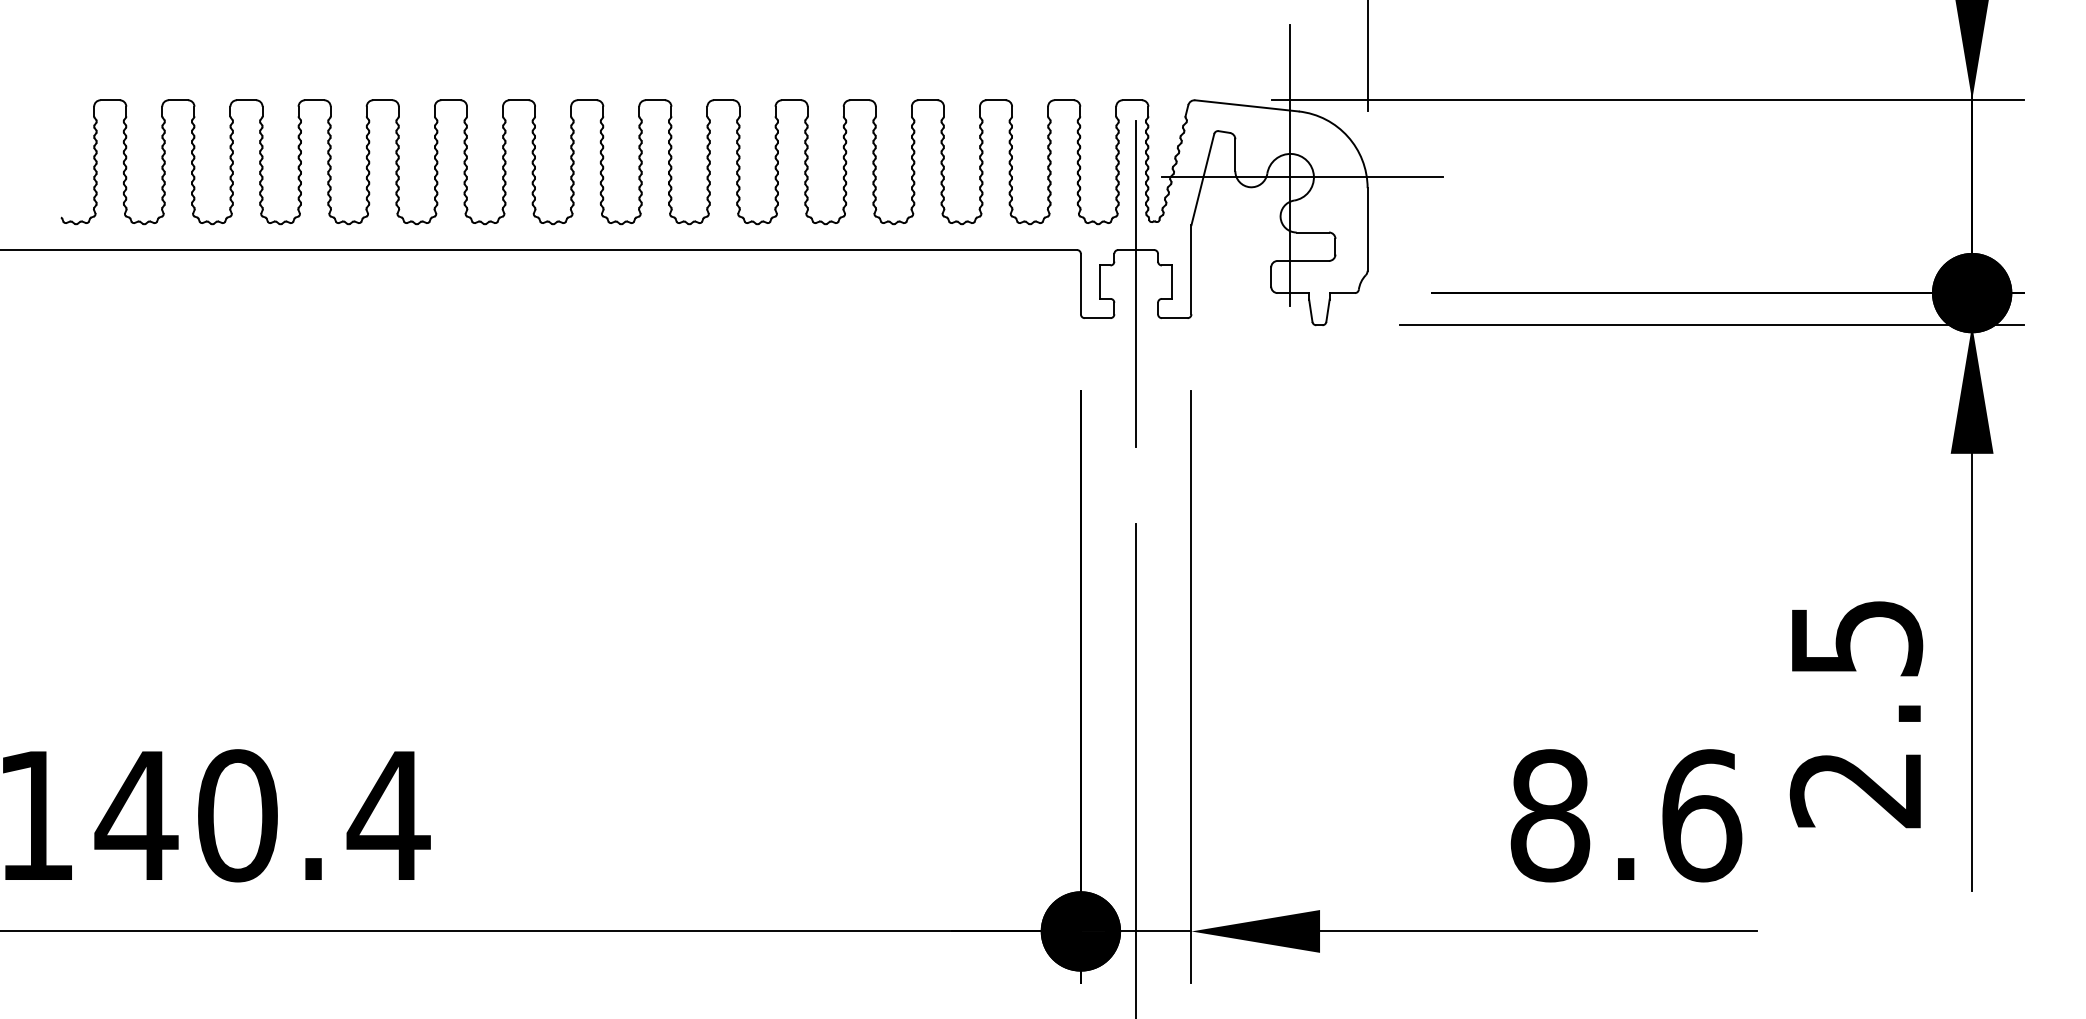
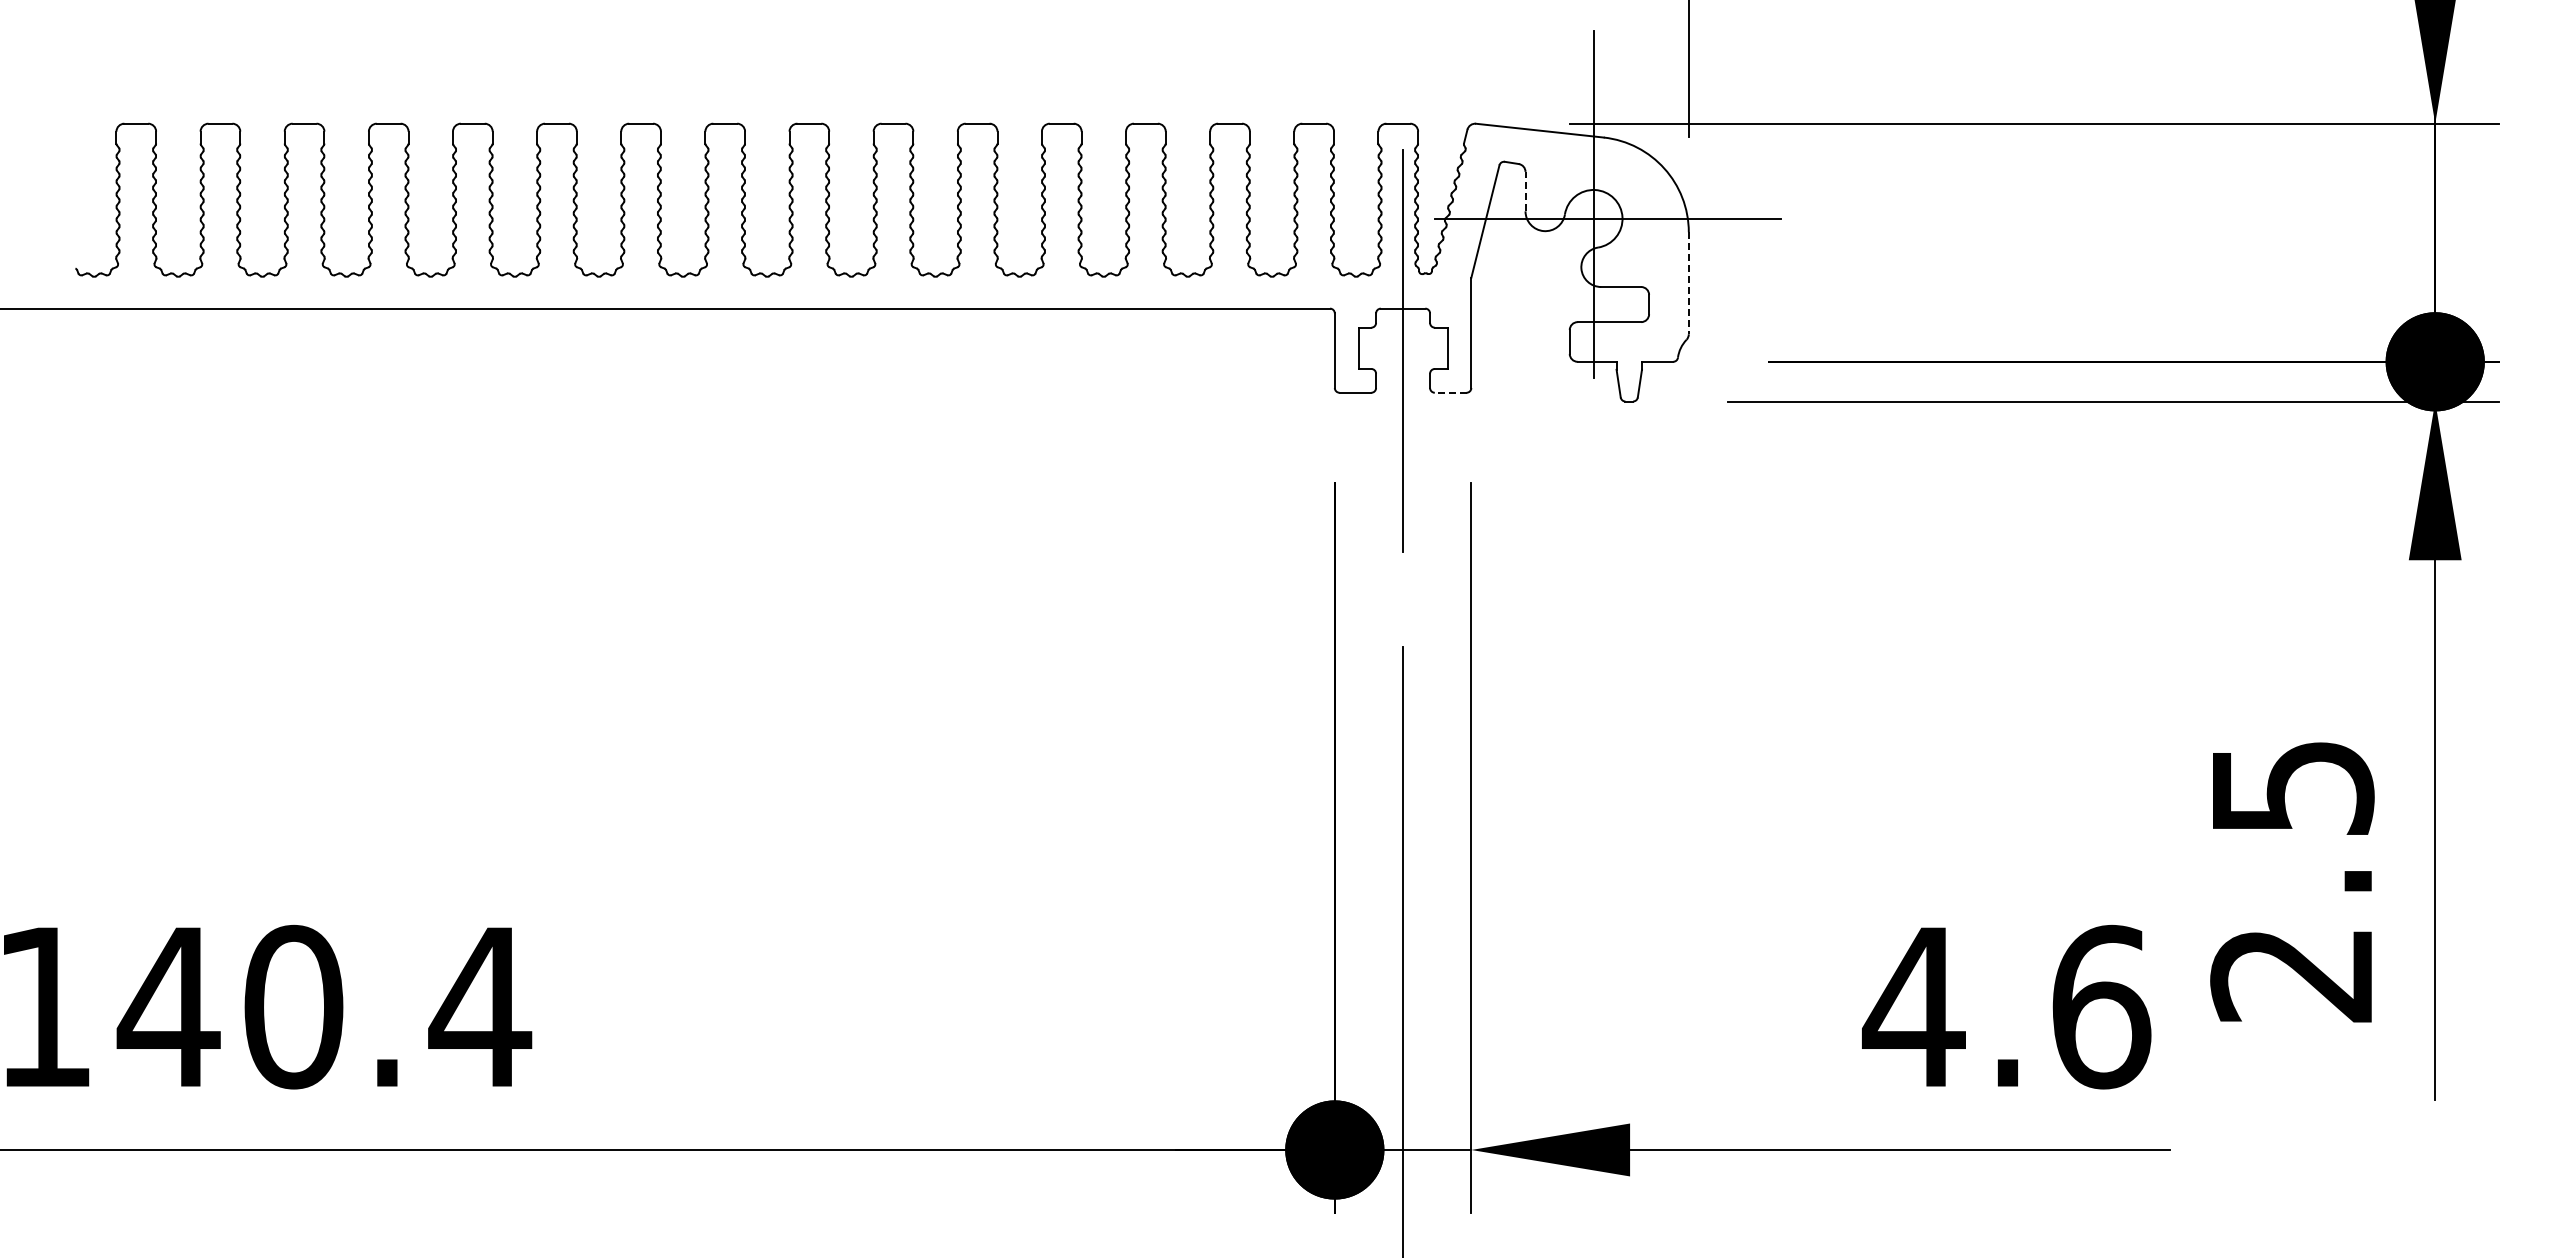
line: (1235, 155) -> (1525, 191), solid -> dashed
line: (1367, 229) -> (1688, 283), solid -> dashed
line: (1174, 317) -> (1450, 392), solid -> dashed
text: (1549, 815) -> (1913, 1006), 8.6 -> 4.6

